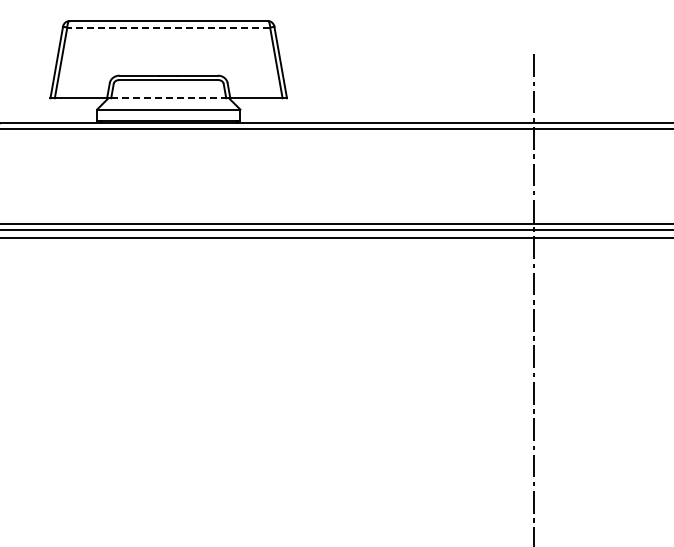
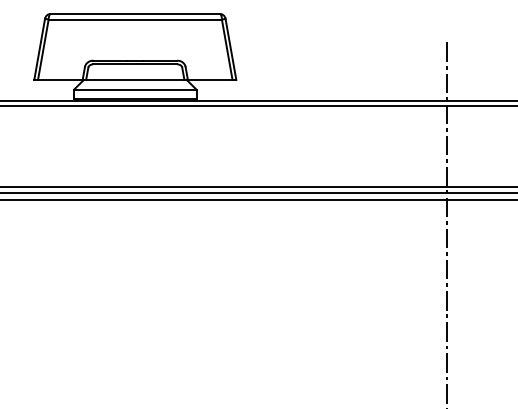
line: (168, 27) -> (135, 19), dashed -> solid
line: (168, 98) -> (135, 80), dashed -> solid

